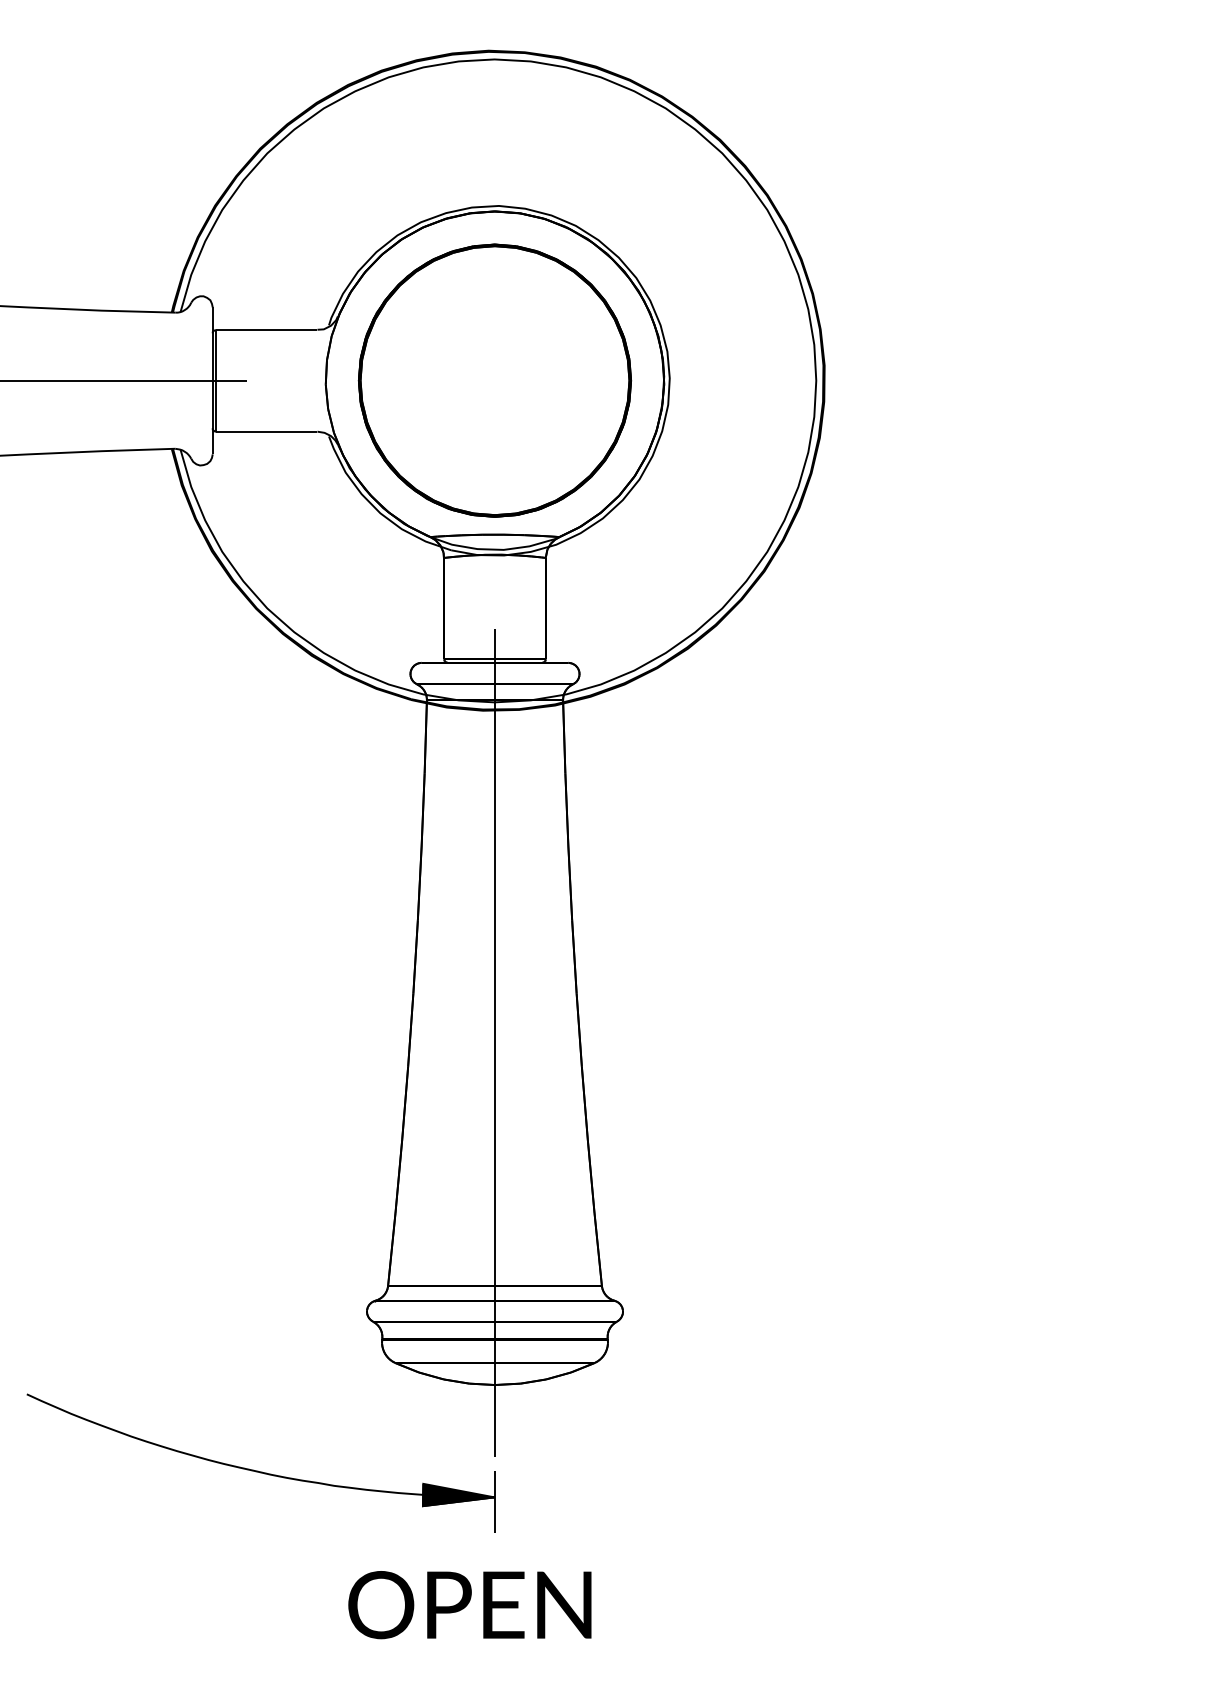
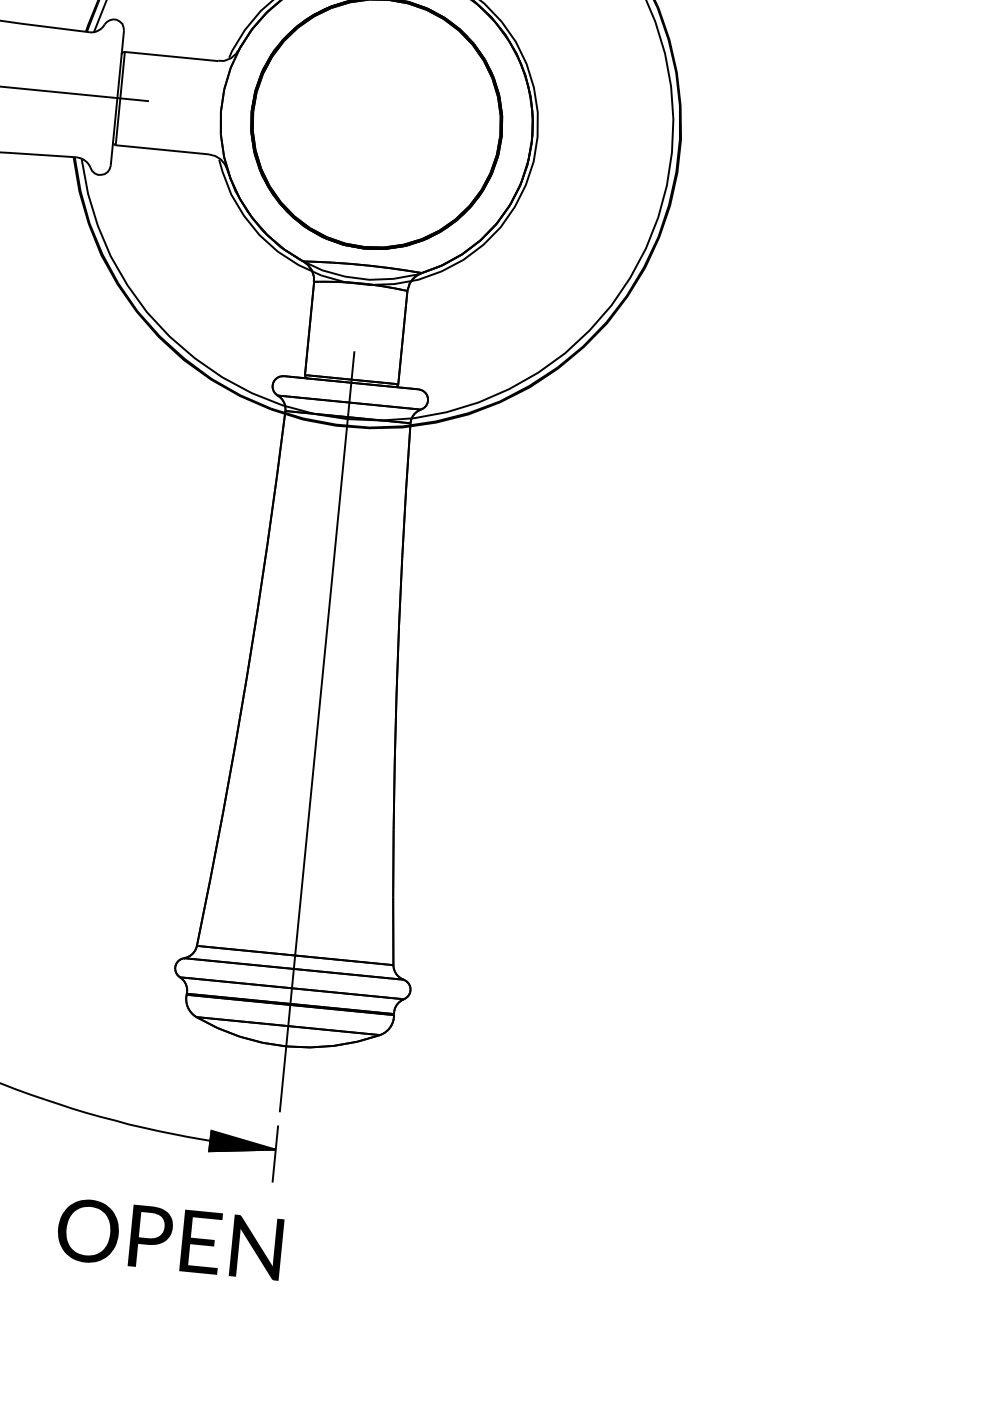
text: (469, 1605) -> (169, 1239), moved

